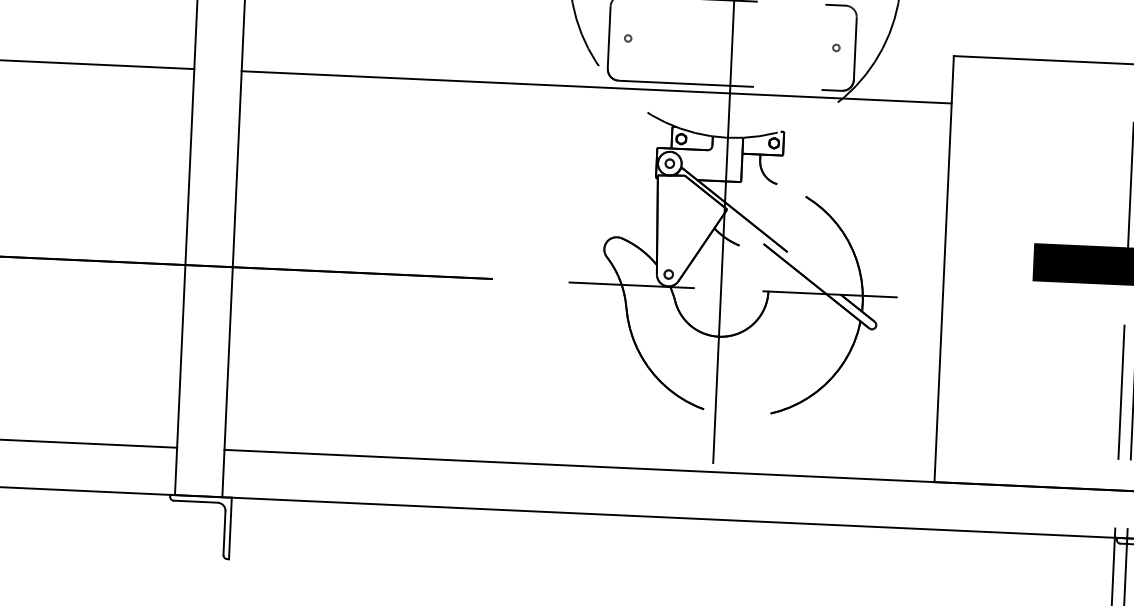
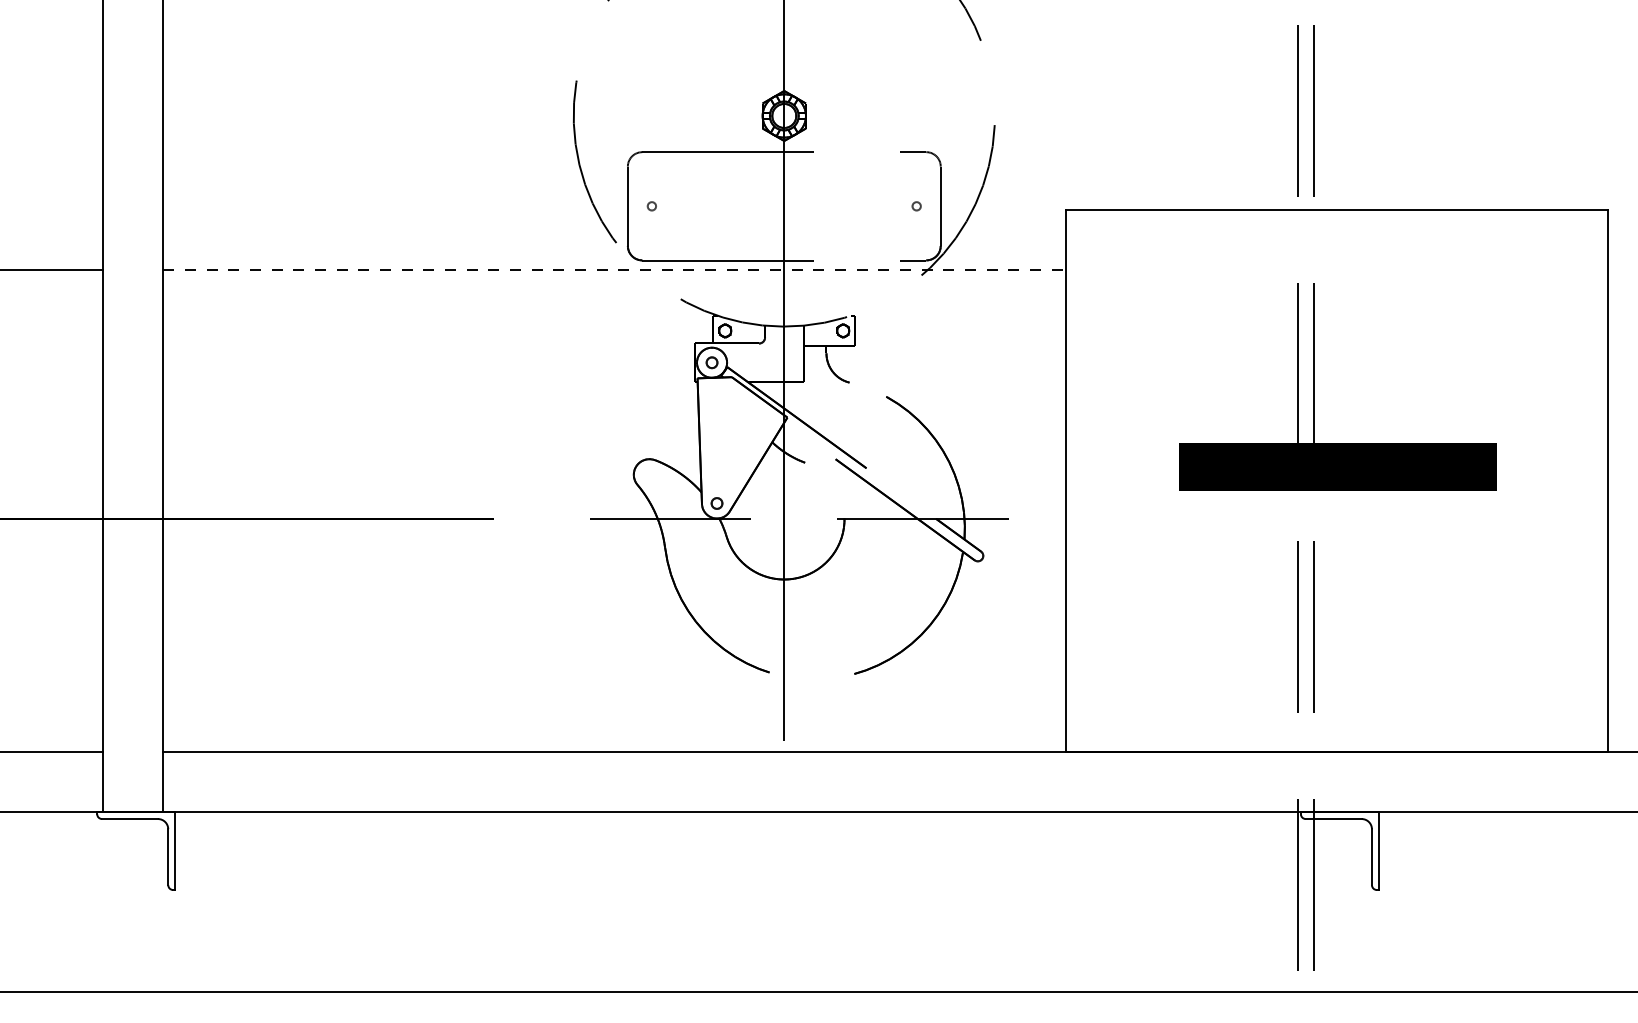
line: (597, 87) -> (615, 270), solid -> dashed

